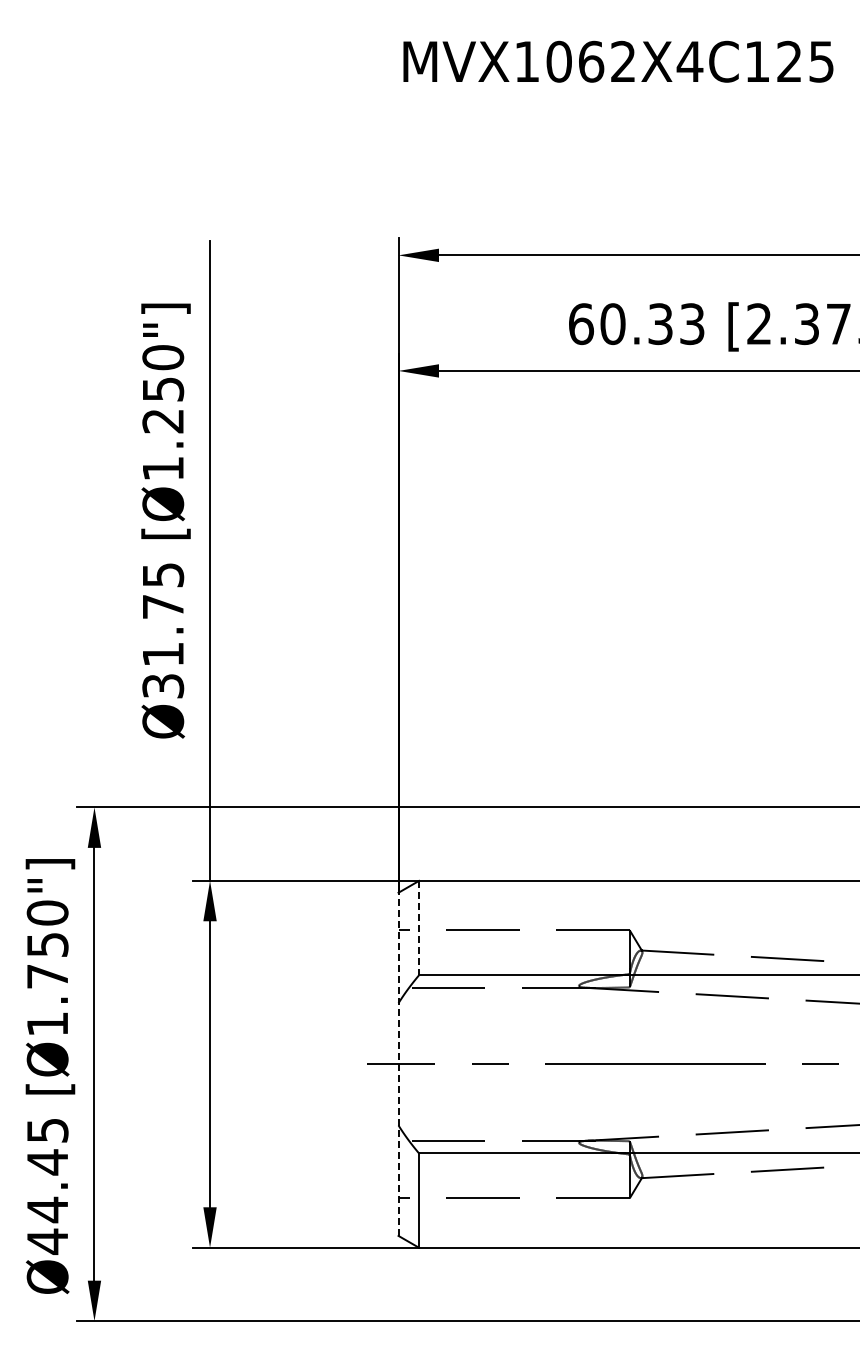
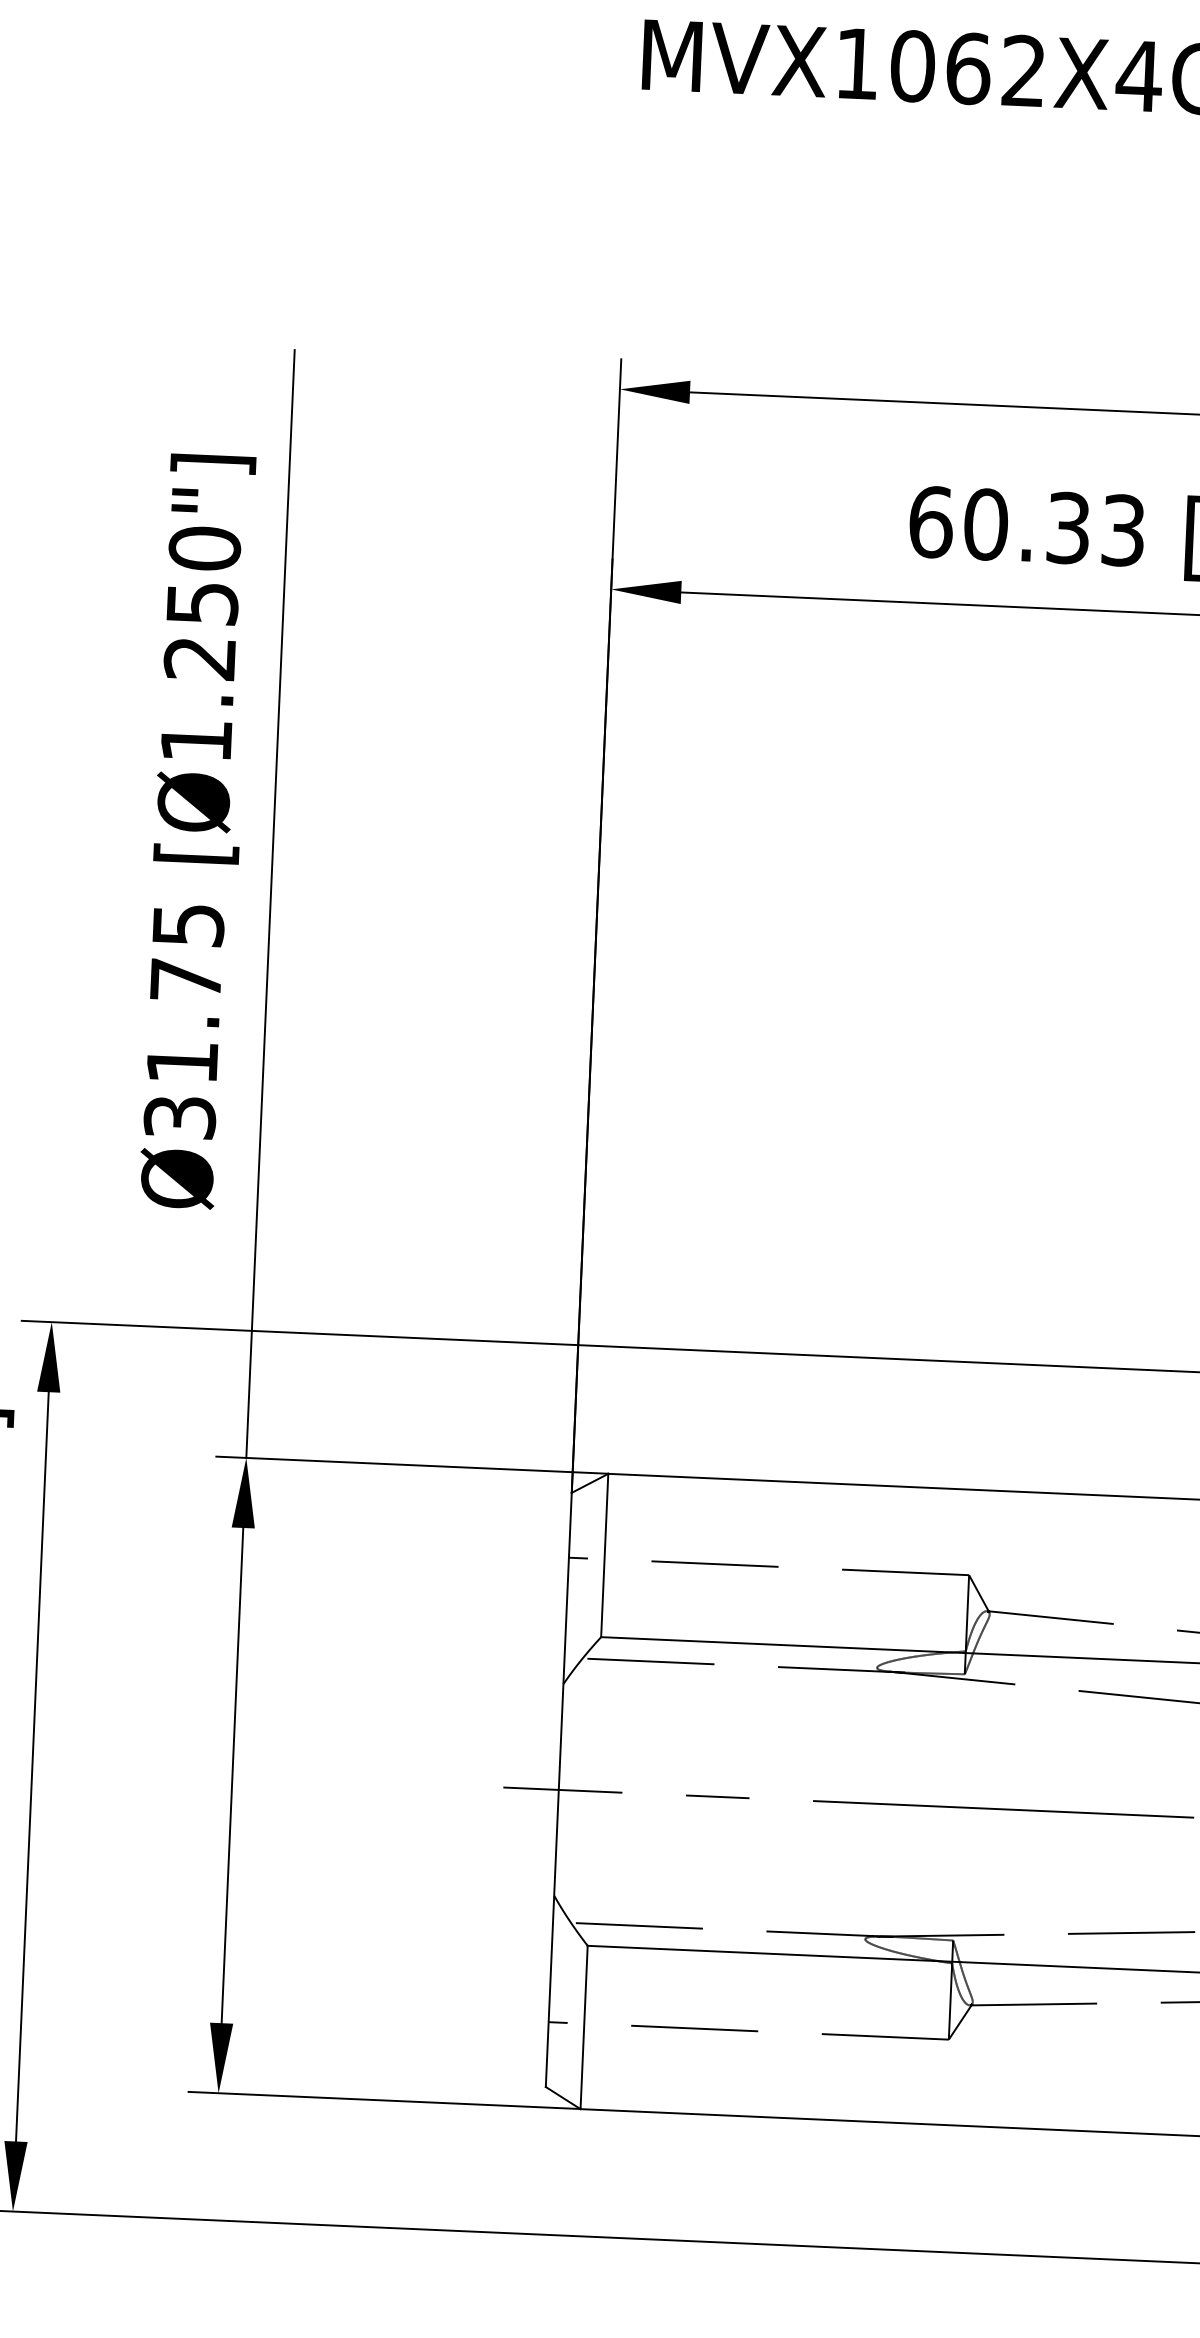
line: (419, 928) -> (605, 1556), dashed -> solid
line: (398, 1064) -> (558, 1790), dashed -> solid

